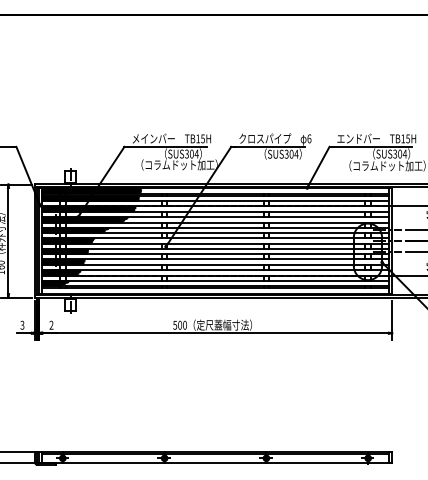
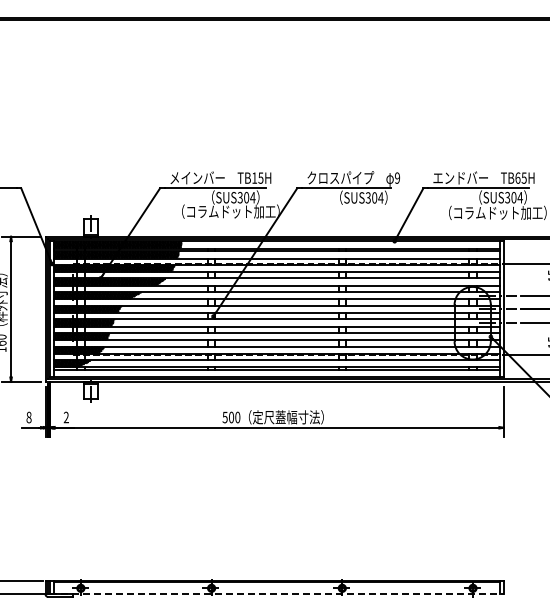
text: (309, 138) -> (397, 177), 6 -> 9
text: (402, 138) -> (517, 177), TB15H -> TB65H
text: (22, 324) -> (28, 416), 3 -> 8
line: (215, 463) -> (276, 594), solid -> dashed

